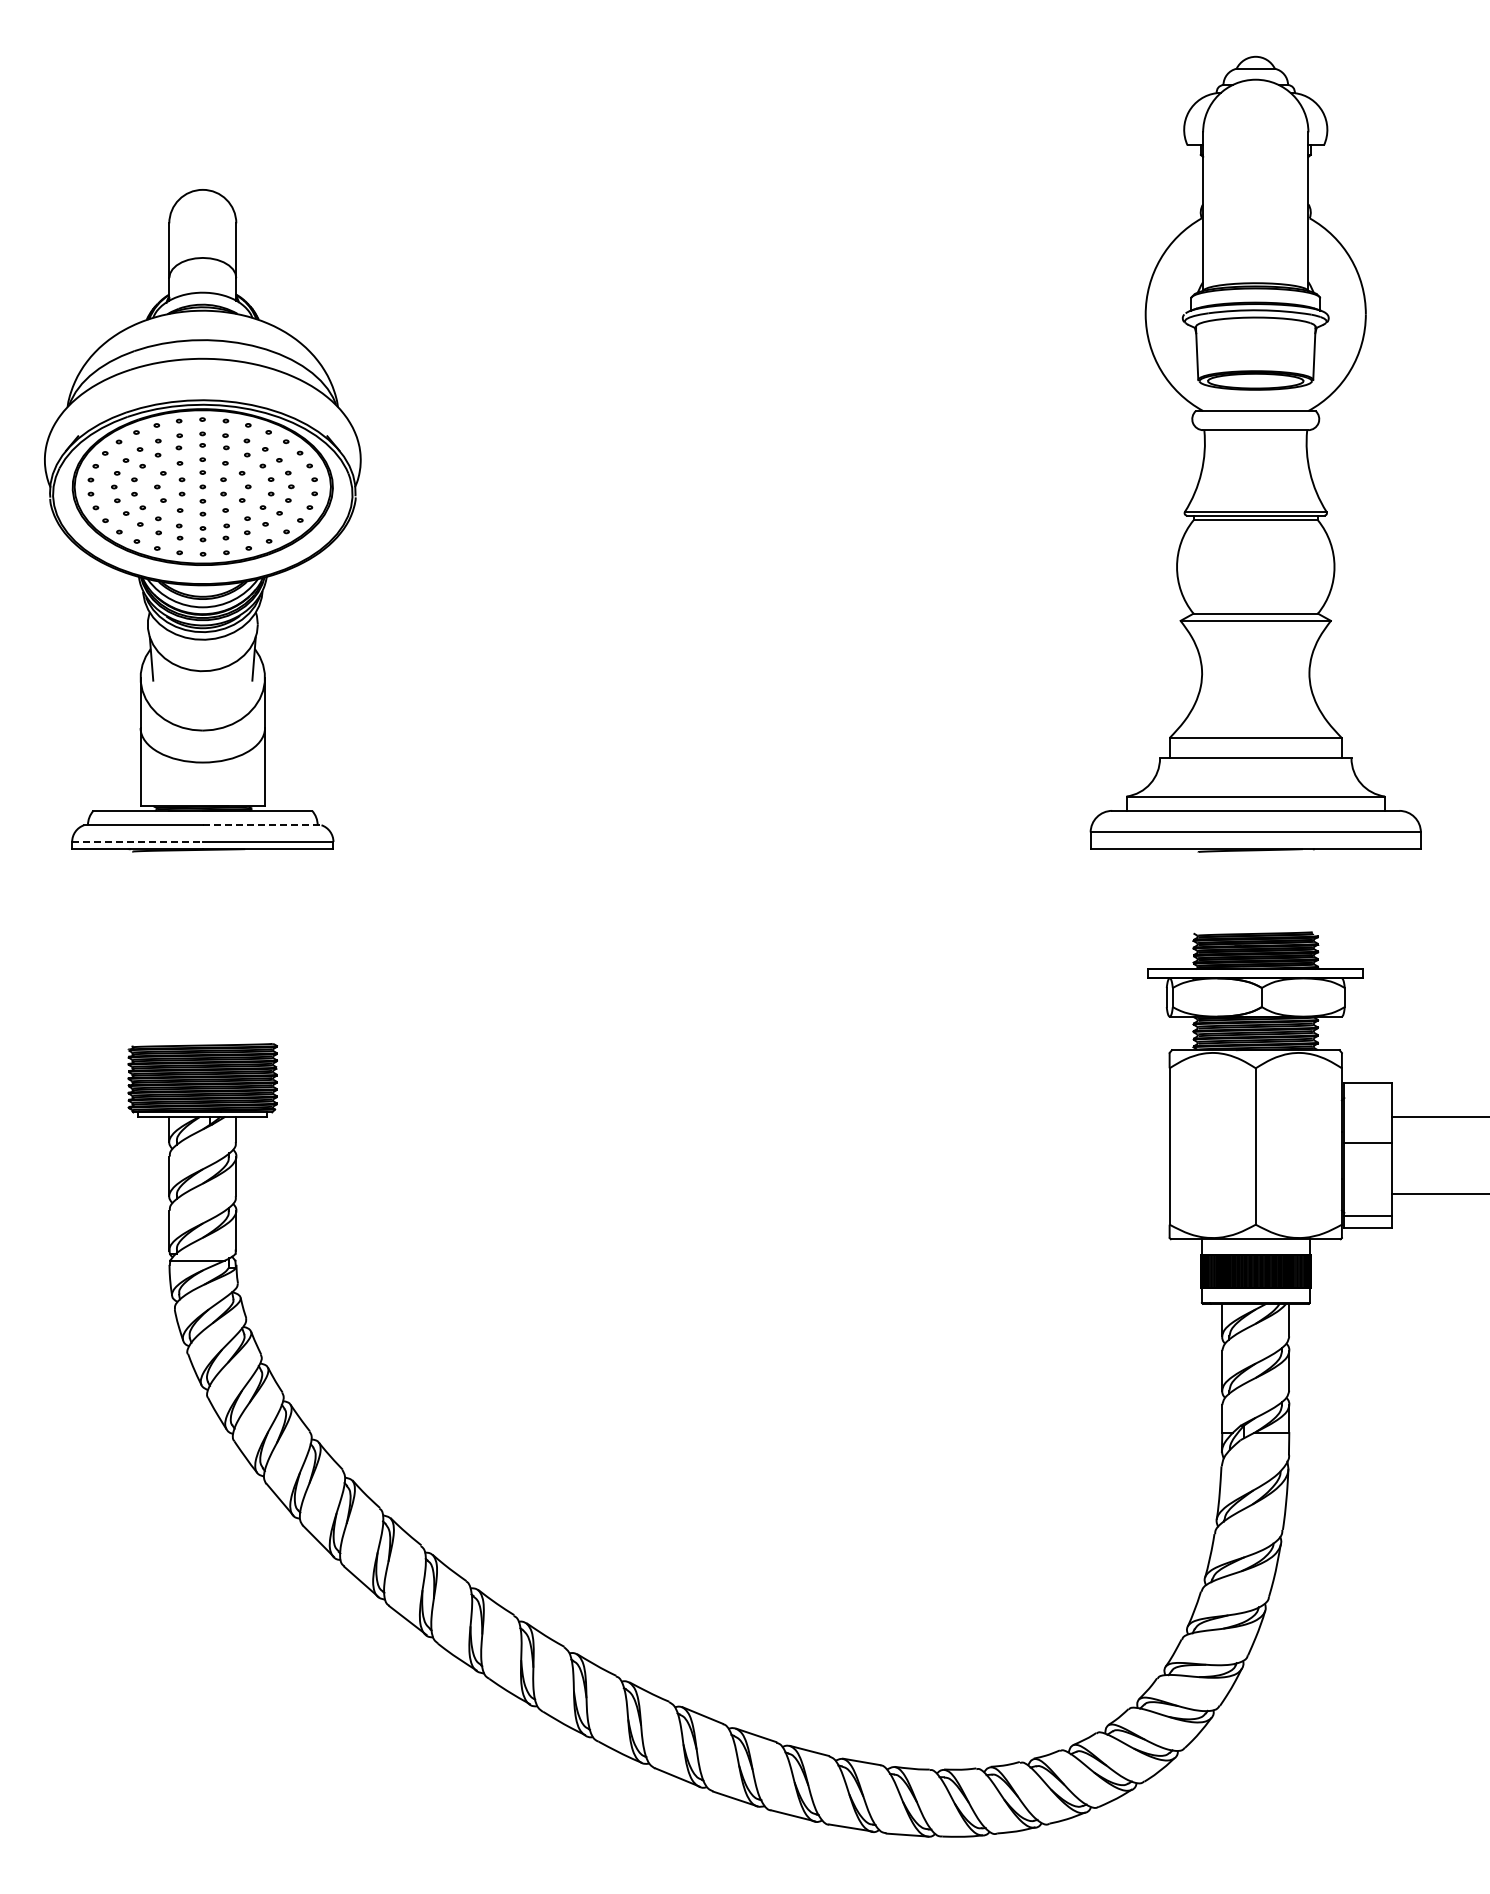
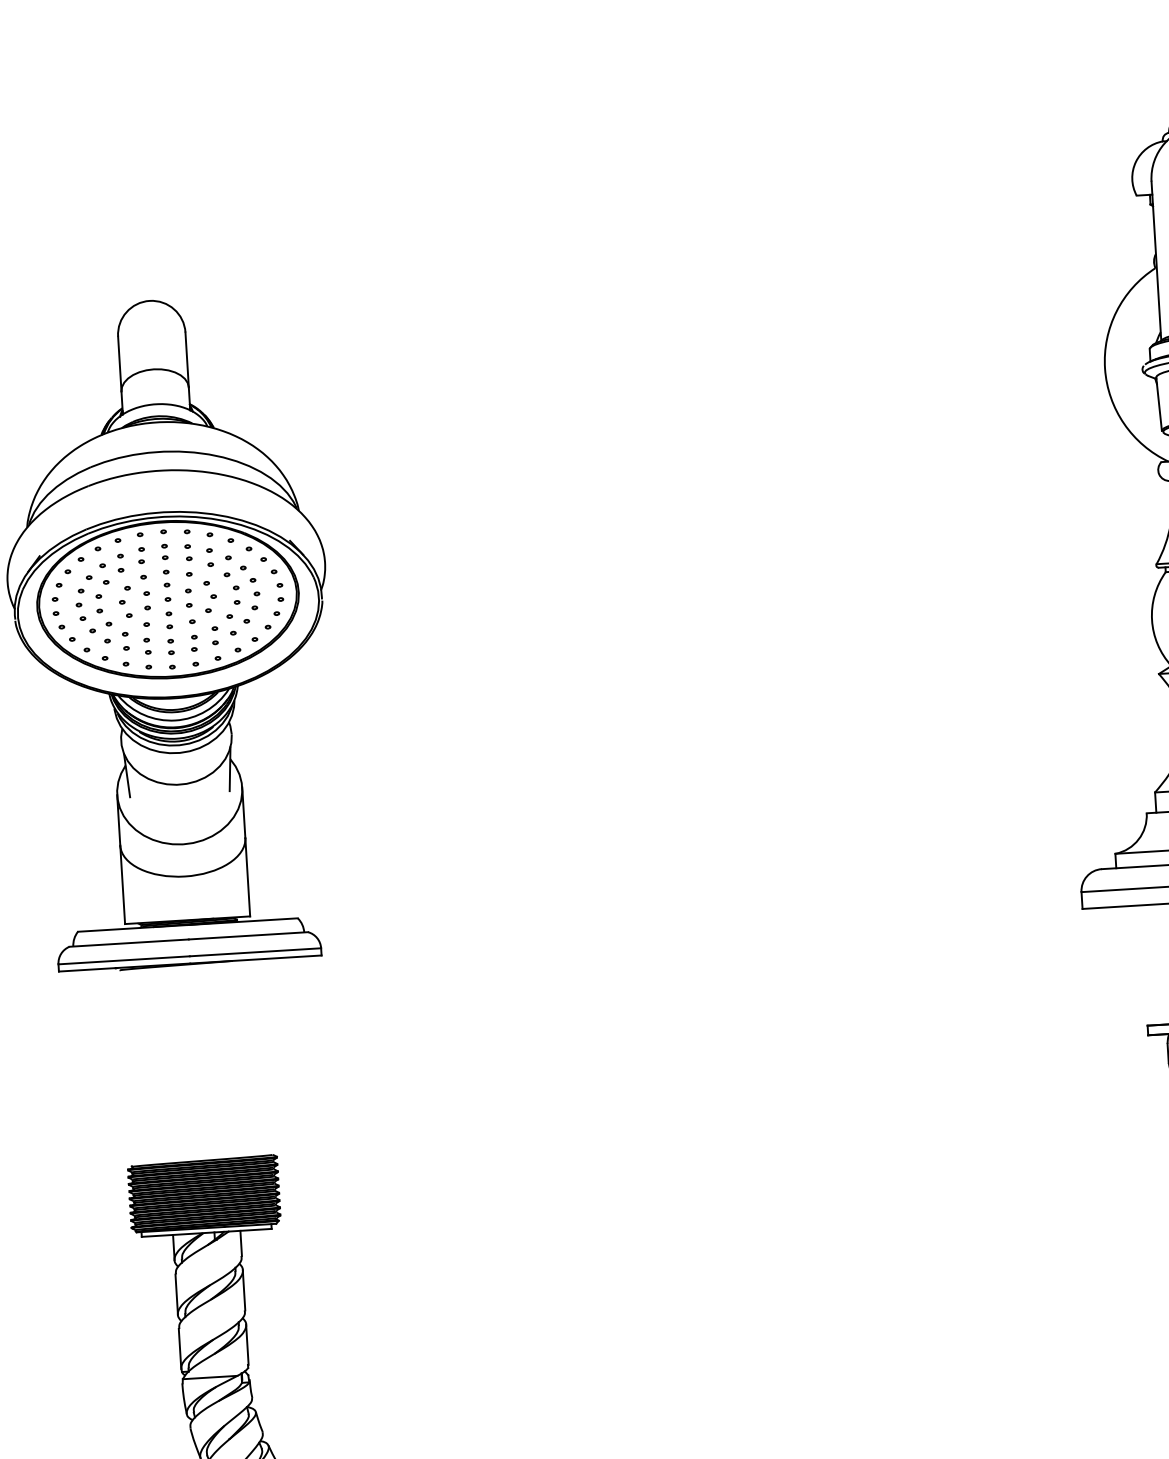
line: (262, 825) -> (248, 936), dashed -> solid
line: (137, 841) -> (124, 959), dashed -> solid

